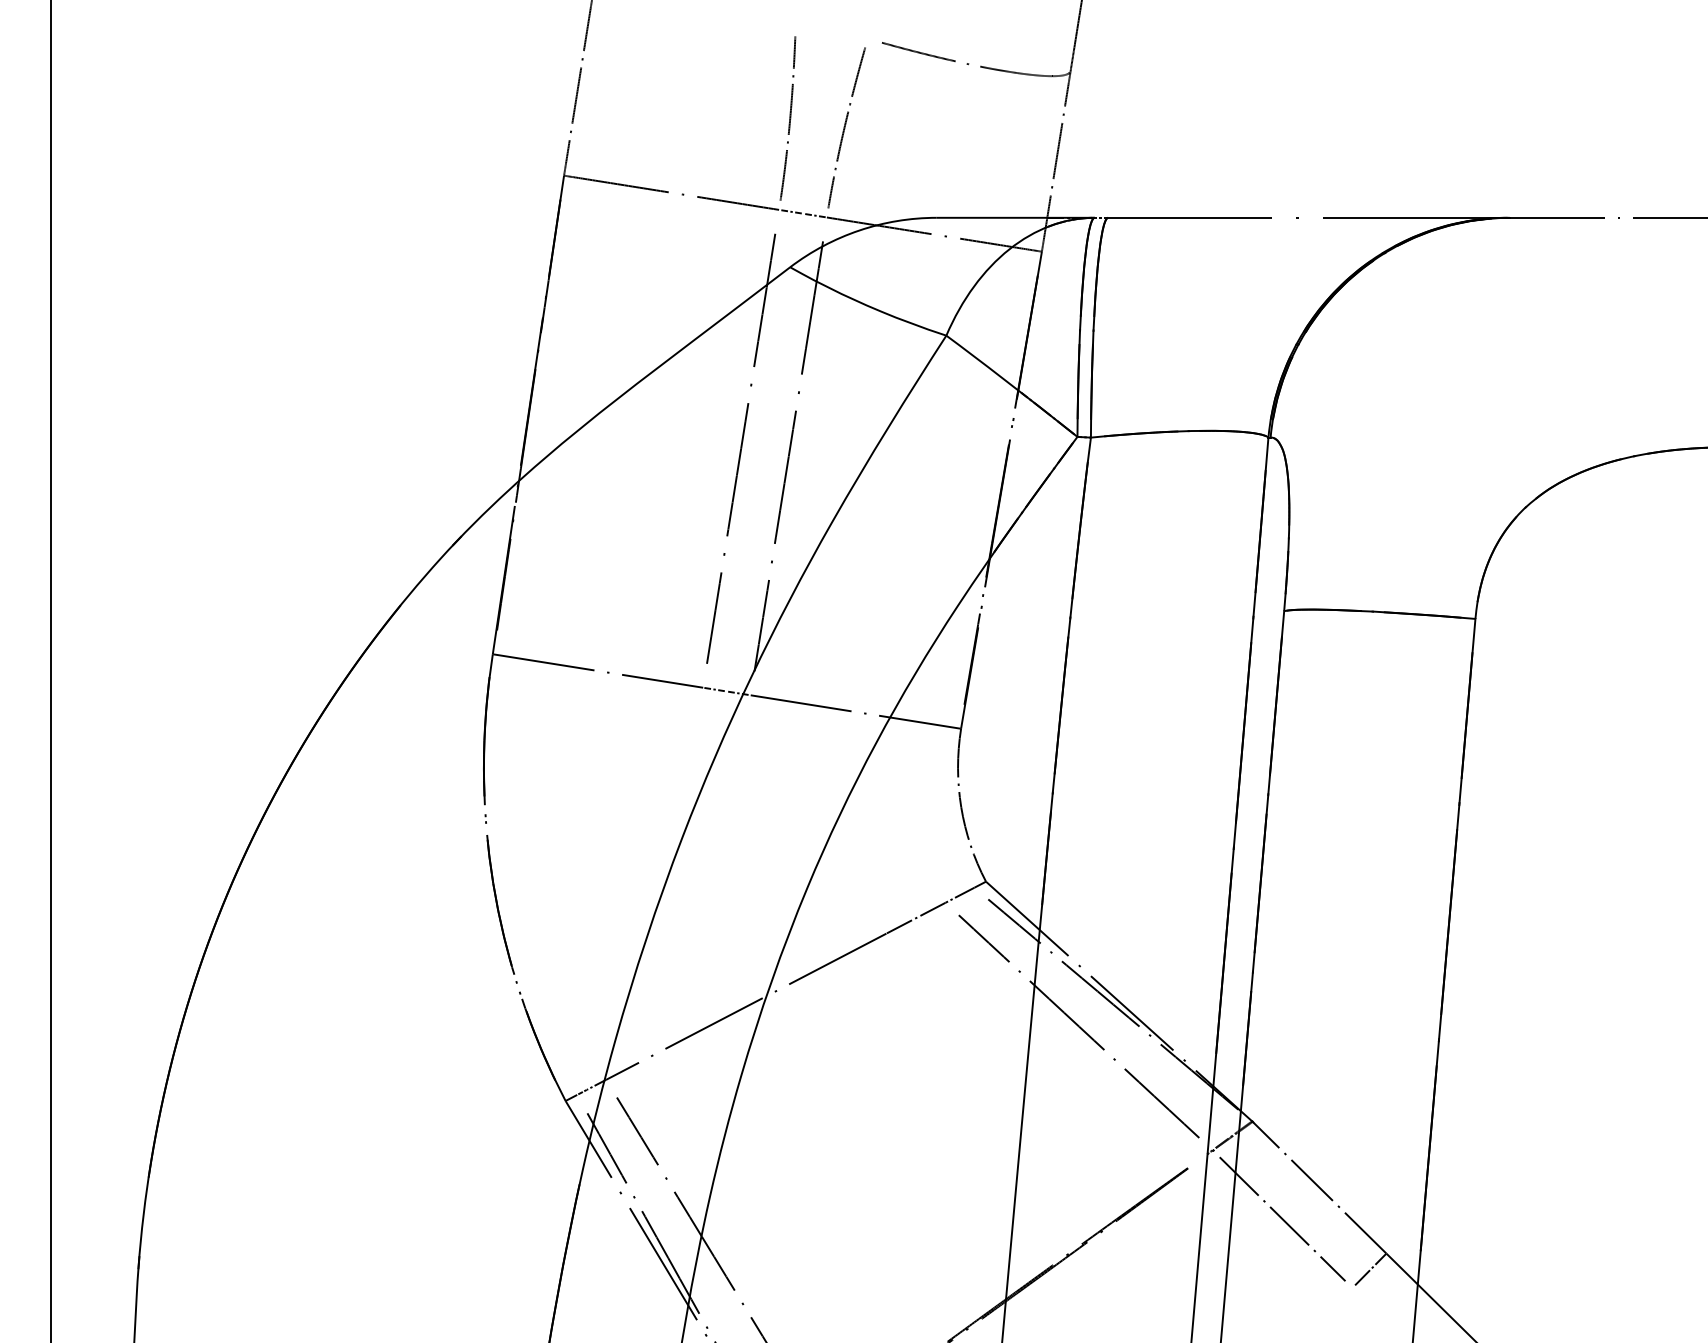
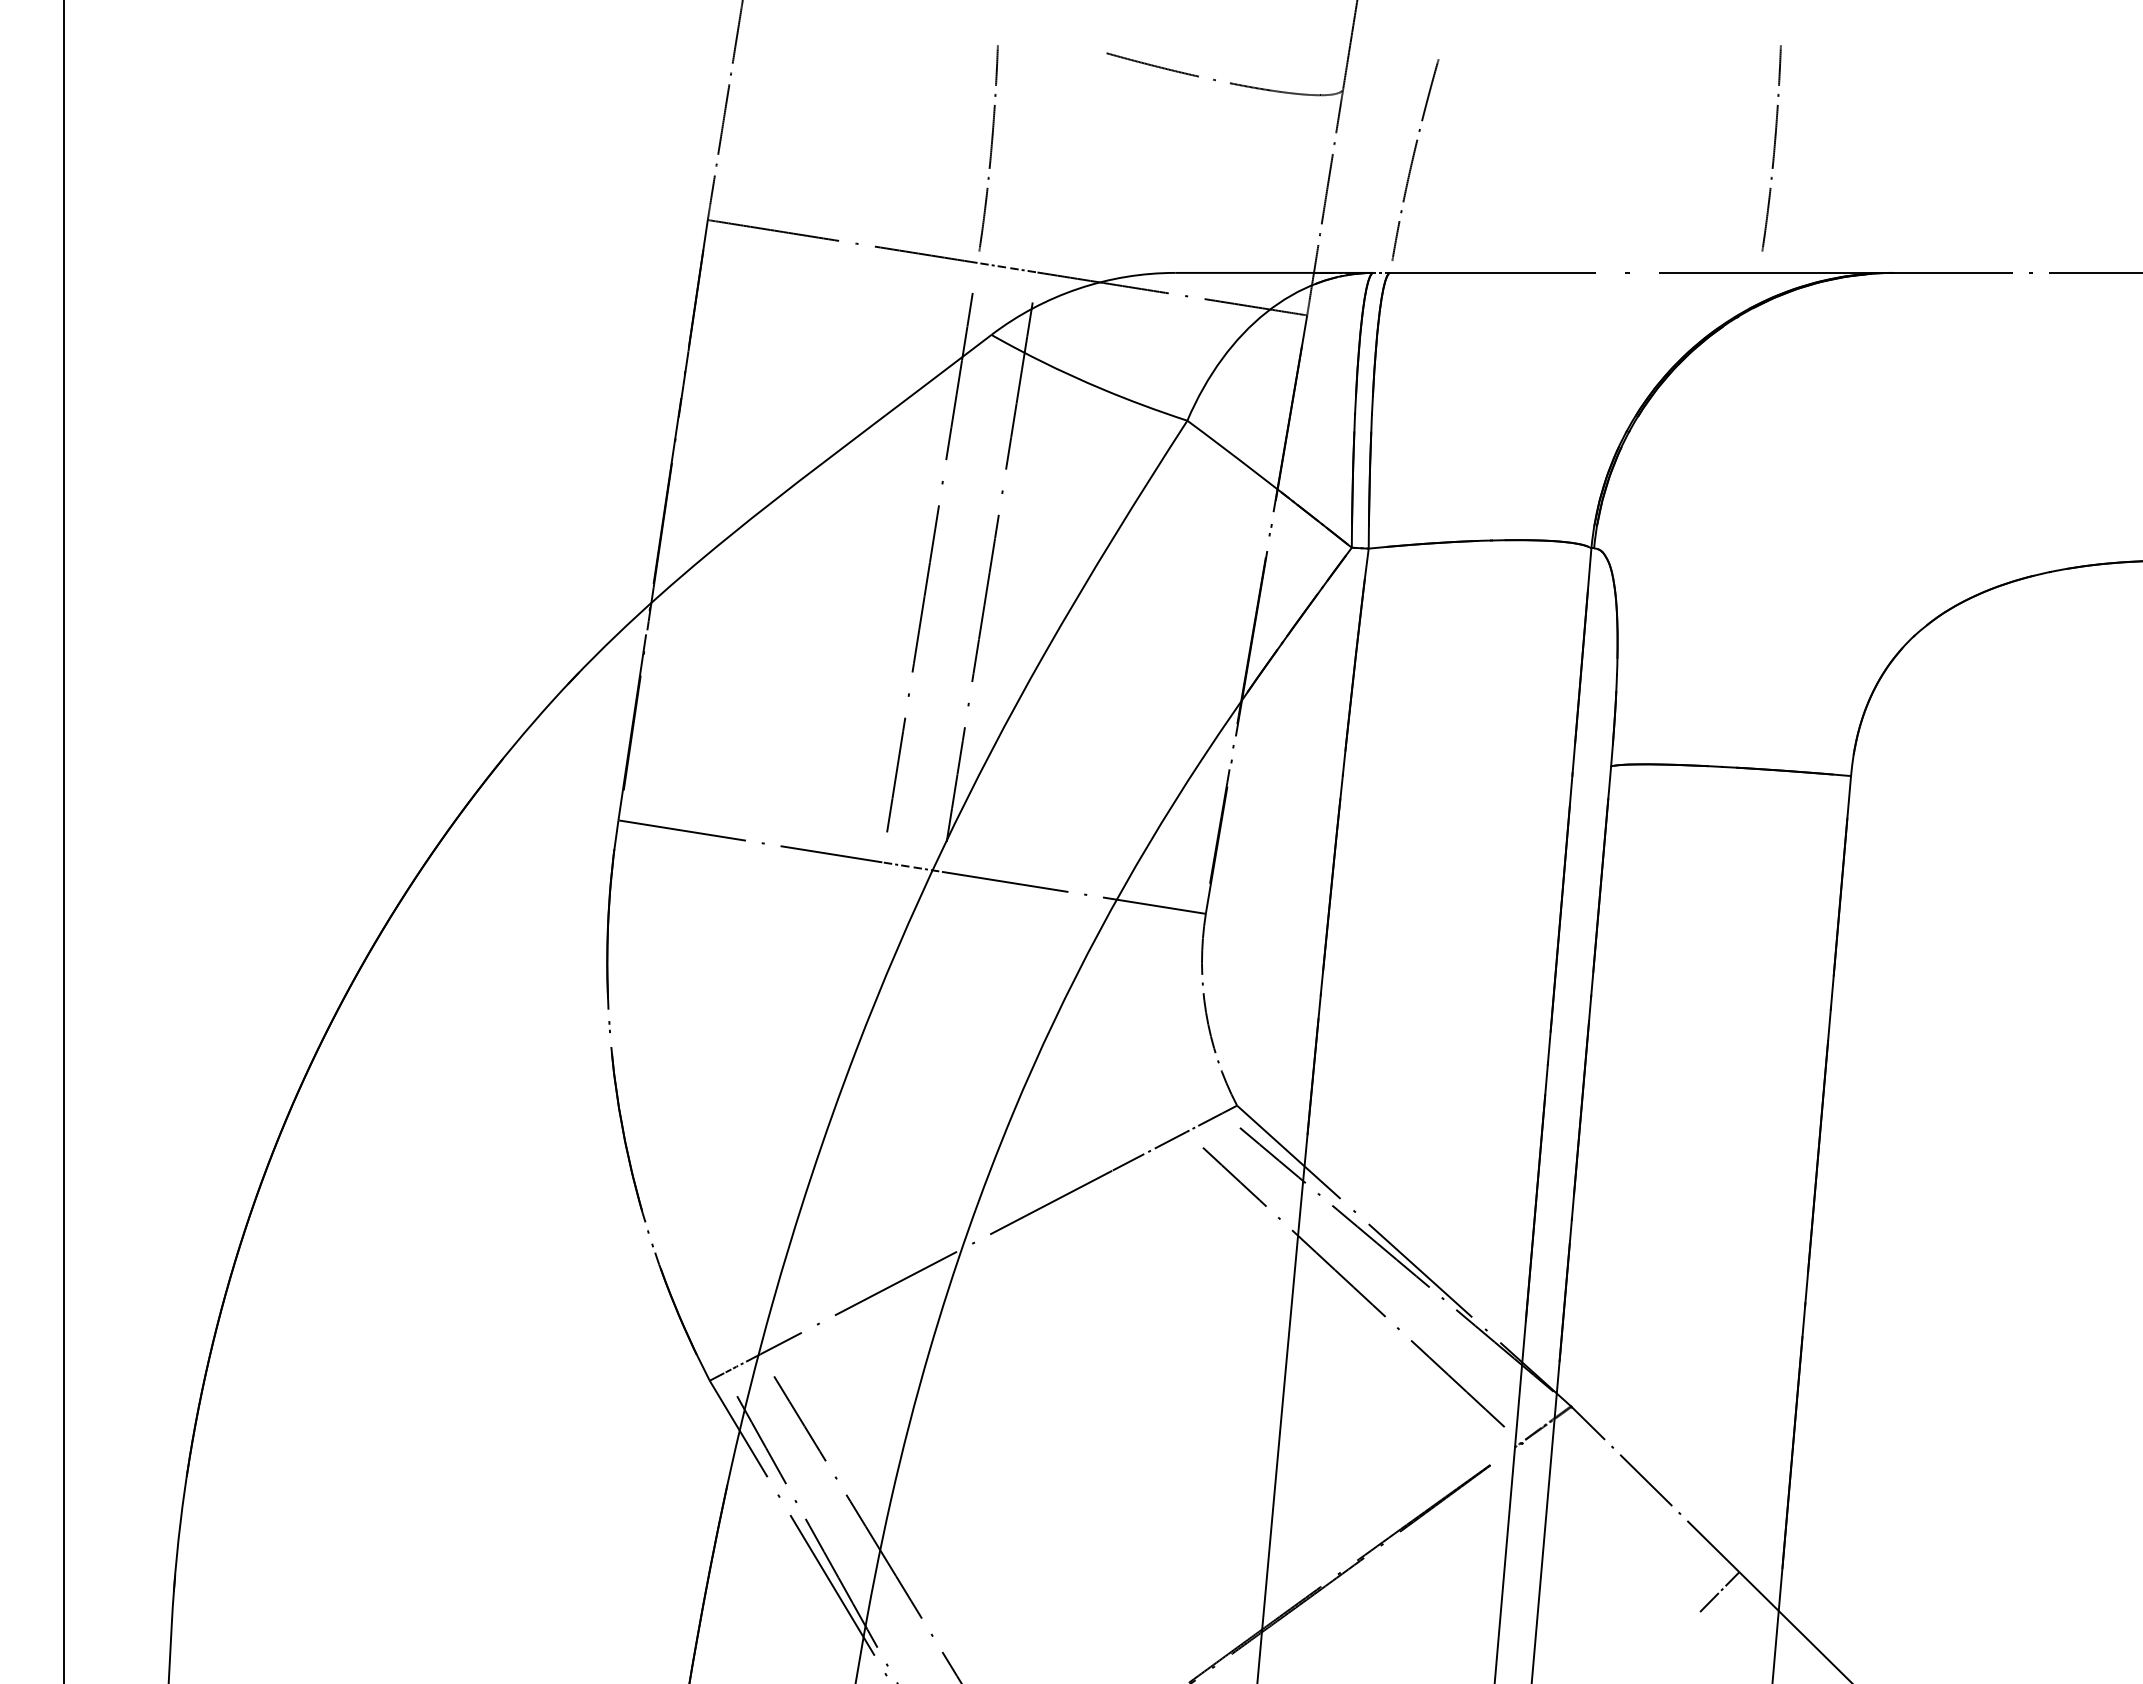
curve: (1413, 118) -> (1773, 148), added
curve: (845, 128) -> (1413, 160), moved
line: (1282, 1218) -> (1609, 1528), removed

